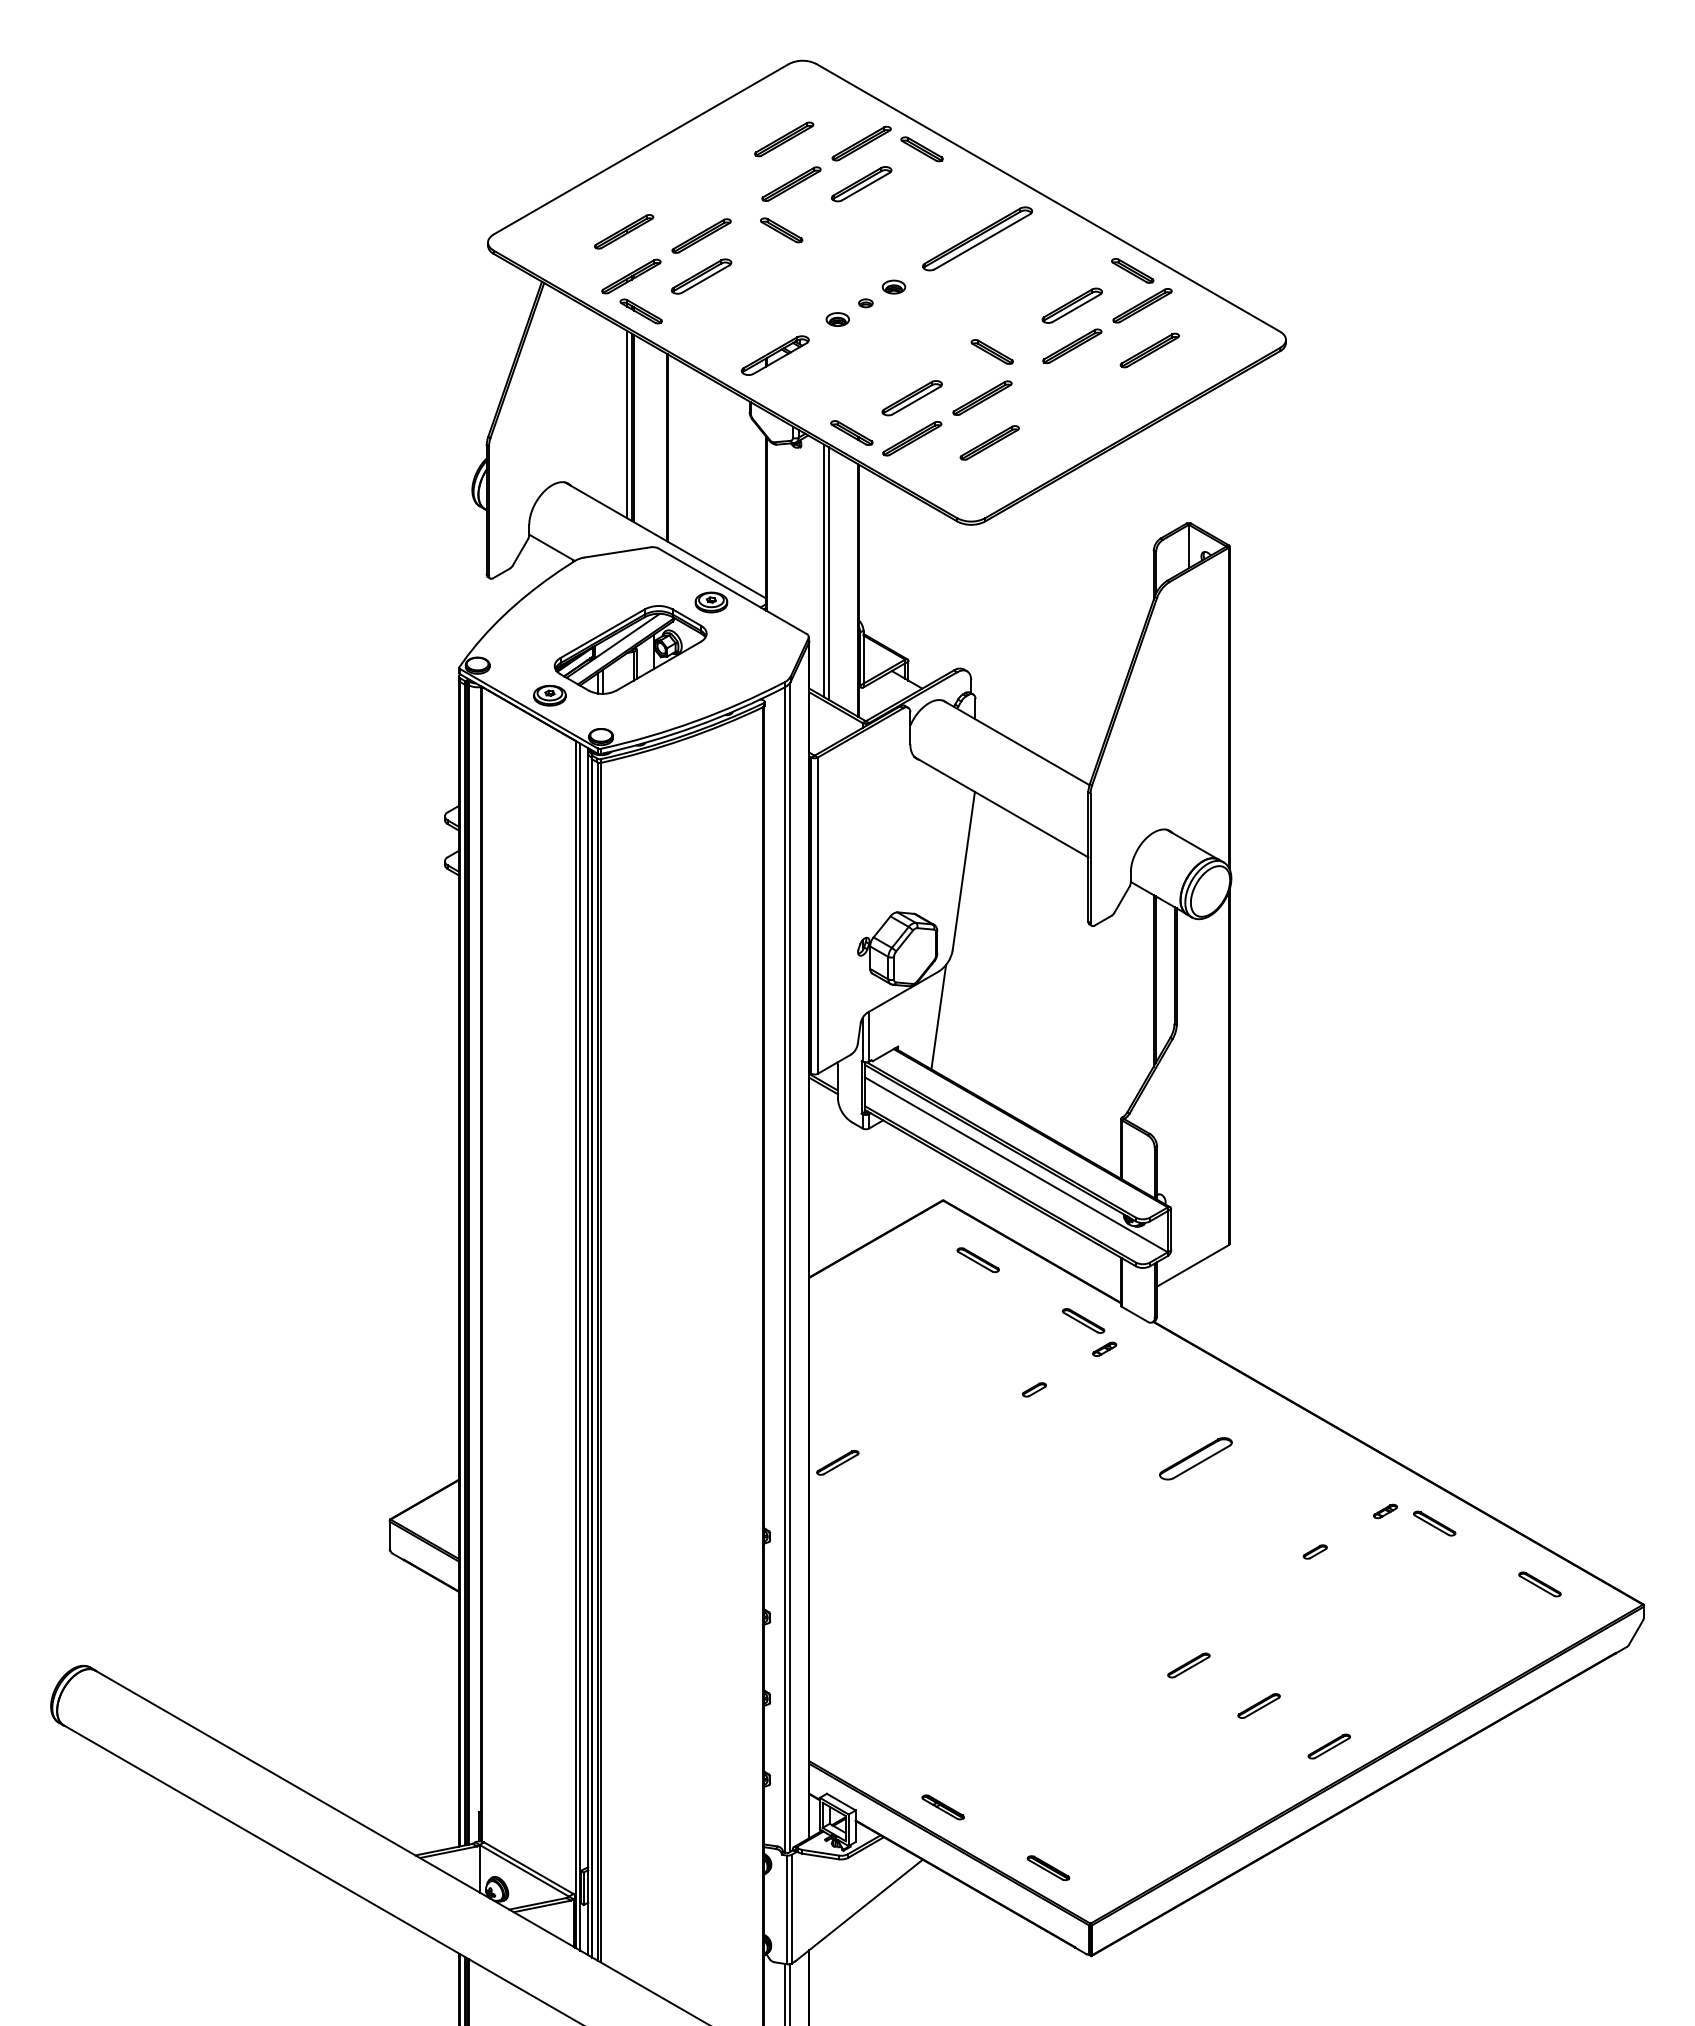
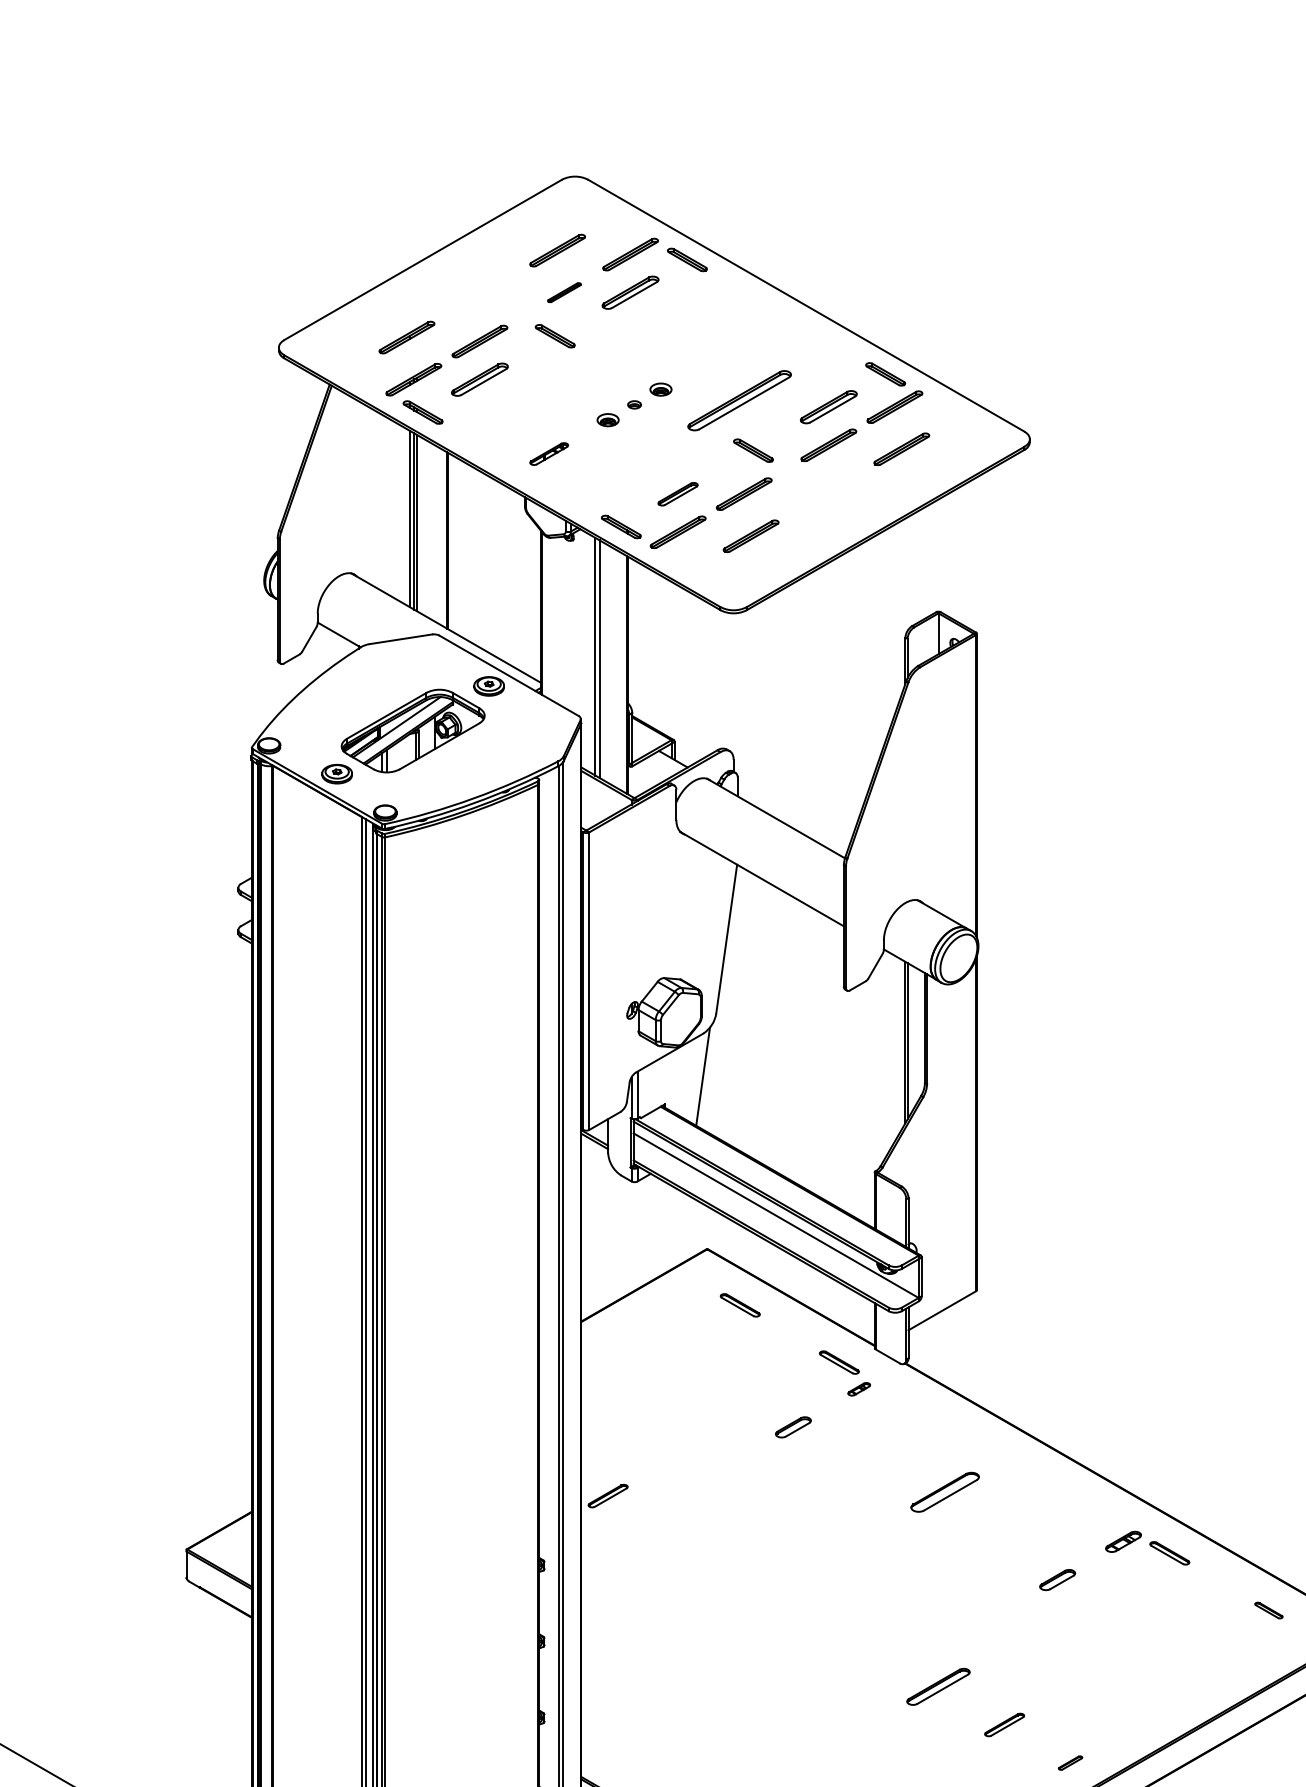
part: (791, 183) -> (564, 292), size x0.6
part: (977, 238) -> (739, 400), moved
part: (774, 355) -> (548, 453), size x0.6
part: (911, 398) -> (677, 494), size x0.7
part: (1033, 1389) -> (792, 1427), size x1.6
part: (1385, 1511) -> (1123, 1541), size x1.6
part: (1314, 1551) -> (1056, 1579), size x1.6
part: (1539, 1584) -> (1268, 1610), size x0.7
part: (1188, 1665) -> (938, 1686), size x1.6
part: (1328, 1746) -> (1069, 1763), size x0.6

